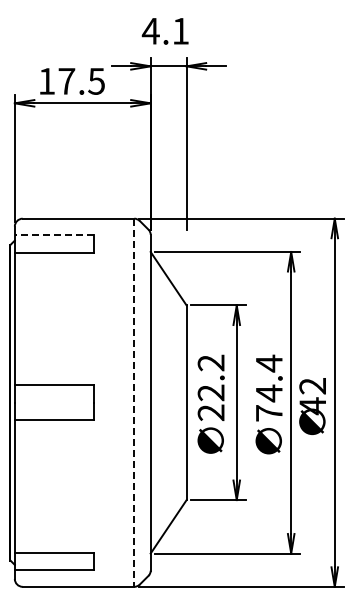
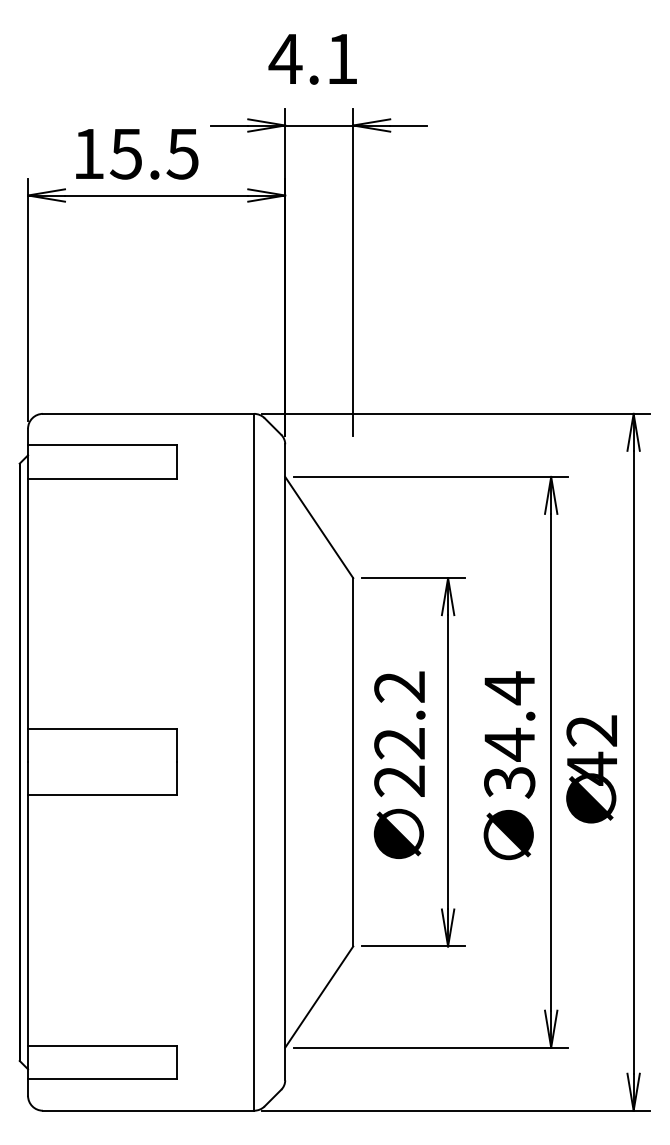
text: (66, 81) -> (125, 154), 17.5 -> 15.5
line: (53, 235) -> (101, 445), dashed -> solid
line: (134, 403) -> (254, 763), dashed -> solid
text: (268, 413) -> (508, 782), 74.4 -> 34.4

